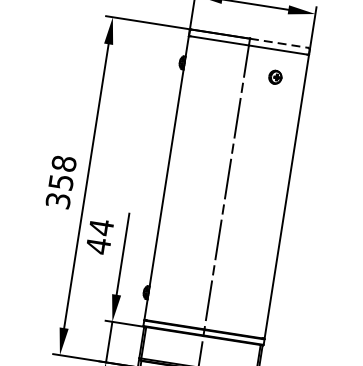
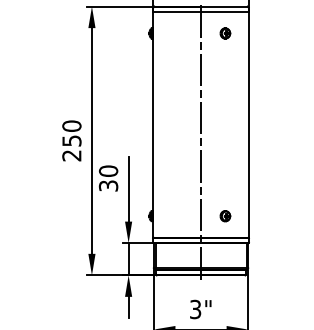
line: (279, 43) -> (224, 6), dashed -> solid
text: (60, 181) -> (71, 140), 358 -> 250
text: (99, 236) -> (108, 178), 44 -> 30
part: (239, 307) -> (225, 216), added

